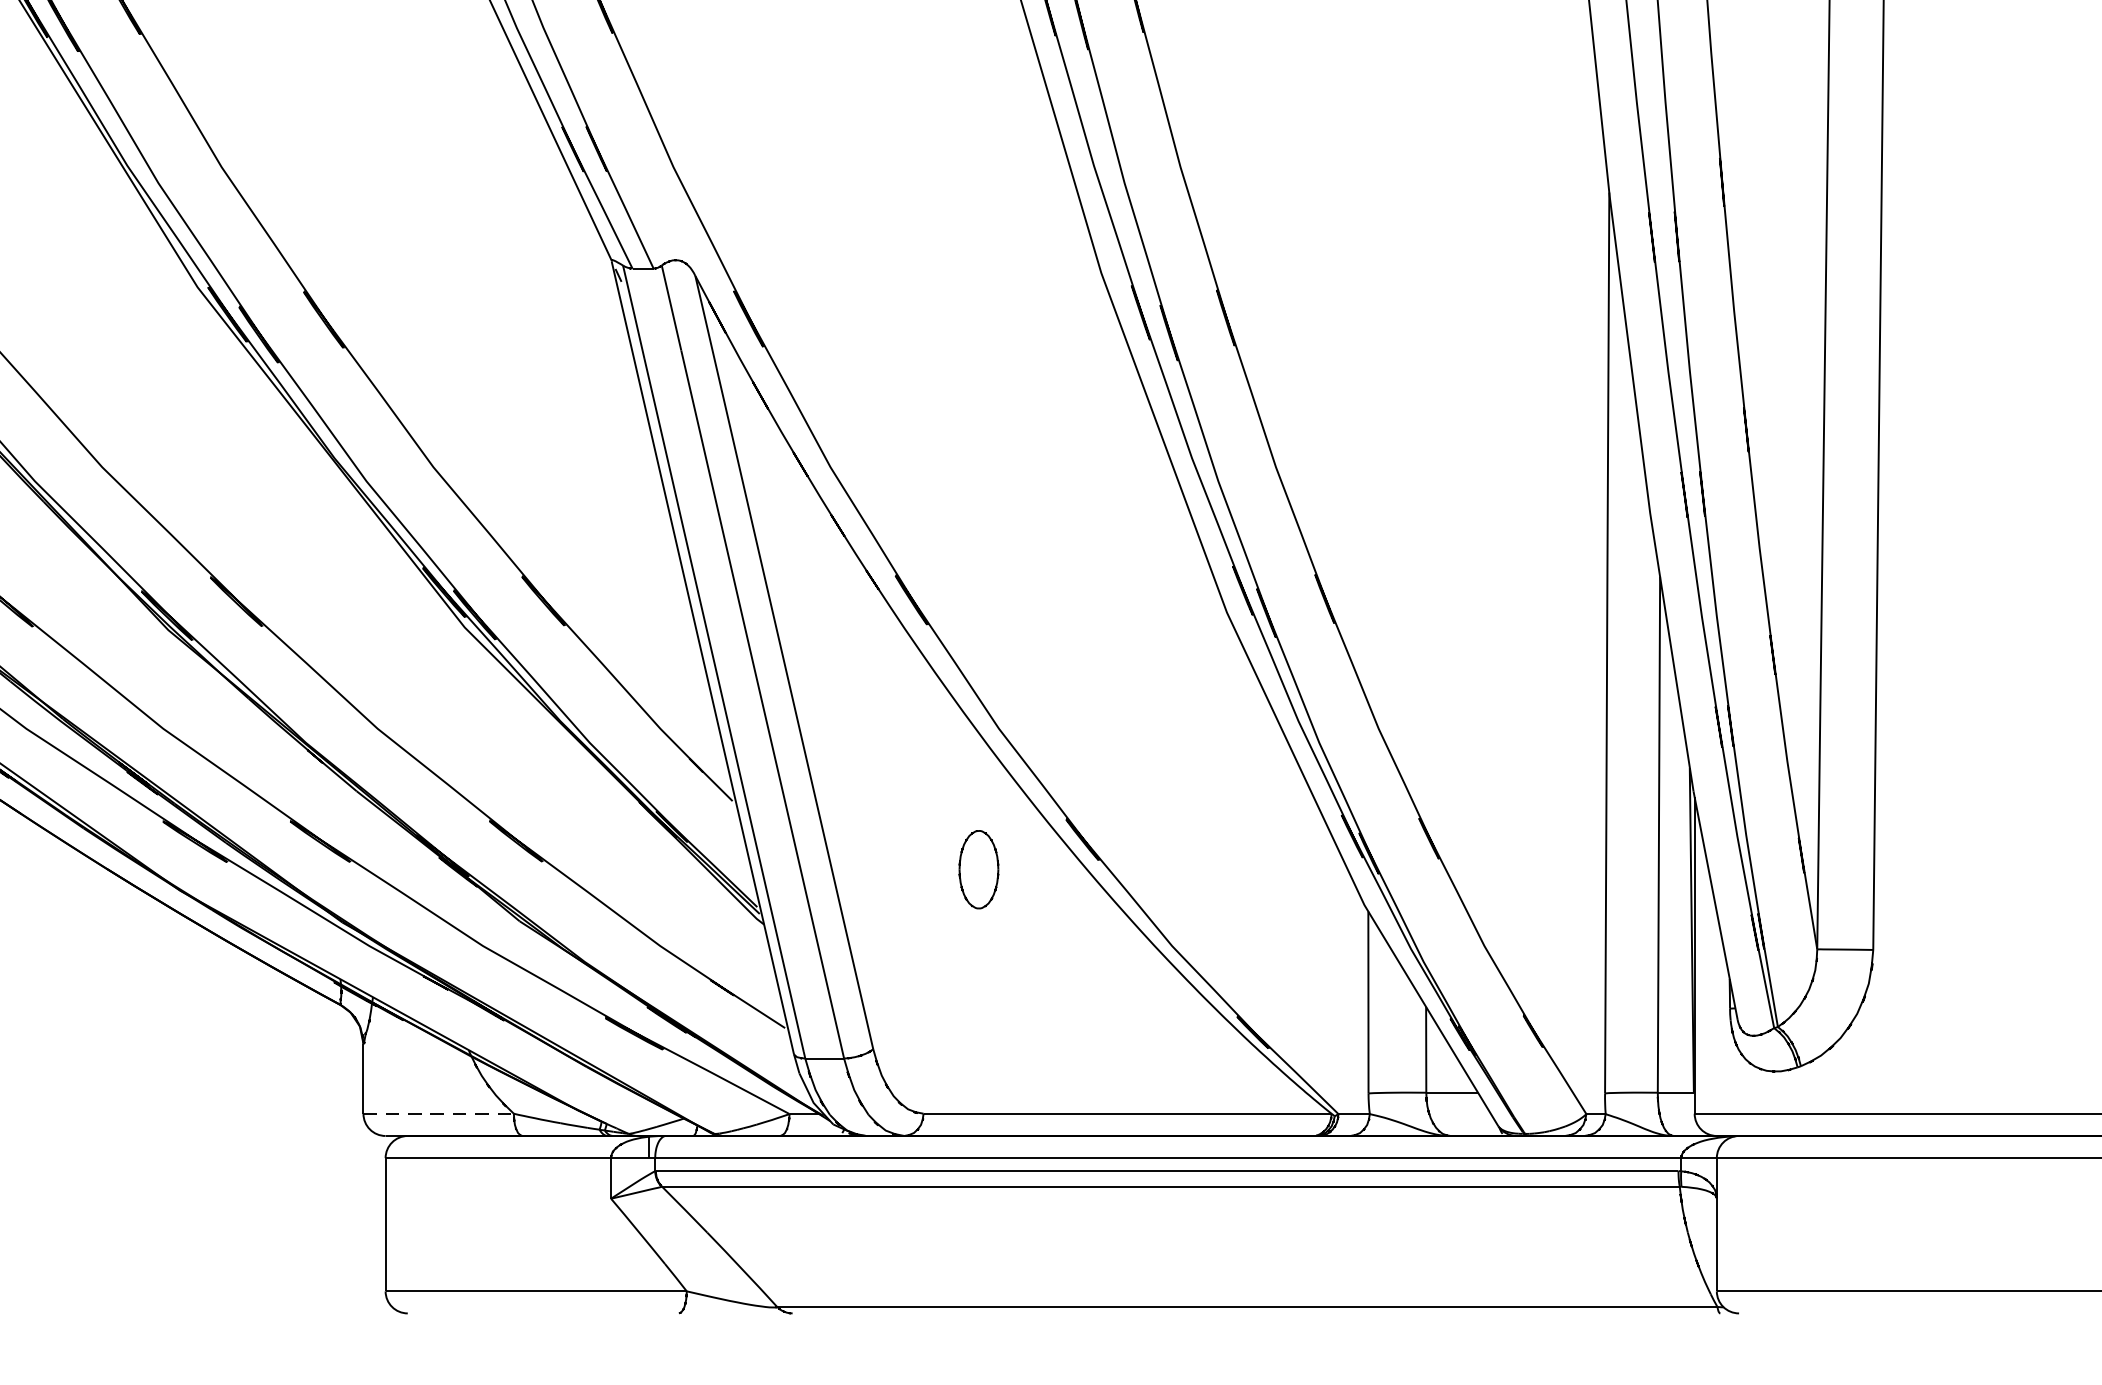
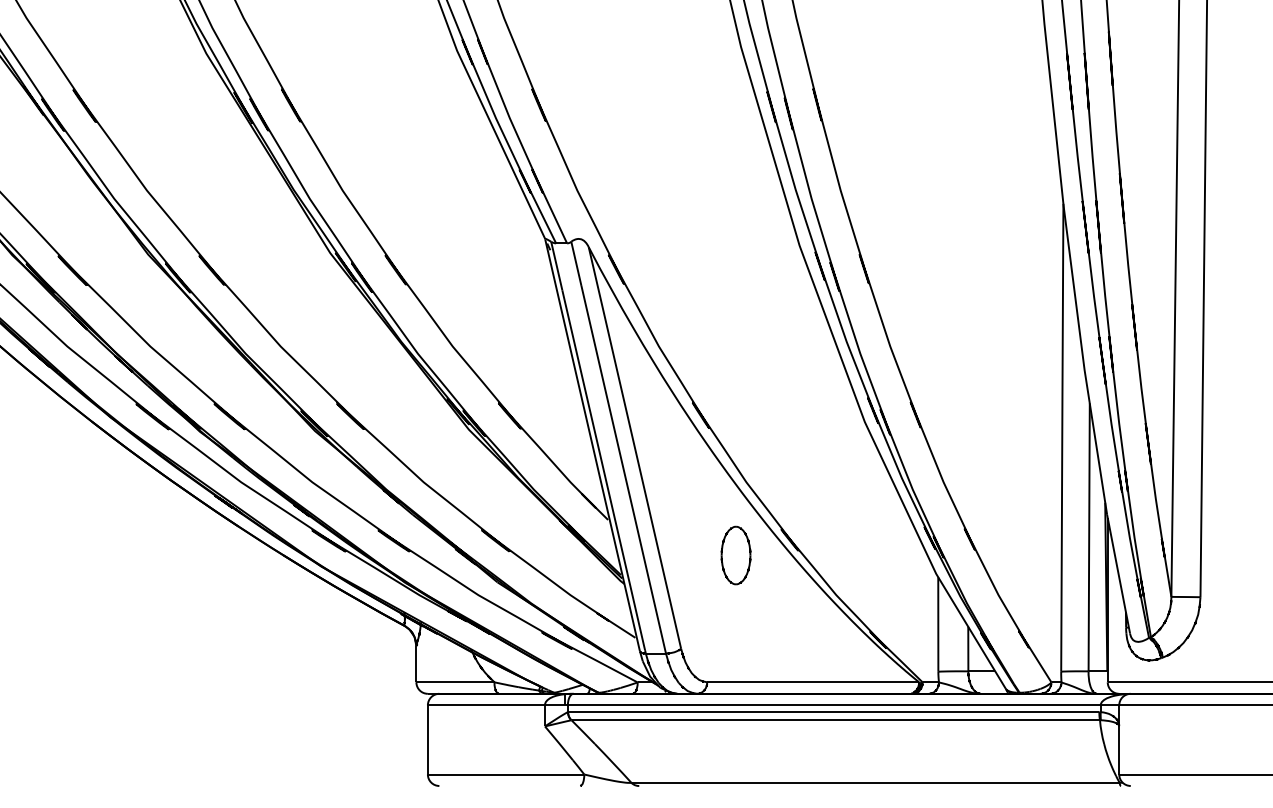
part: (977, 869) -> (735, 555), size x1.43
line: (438, 1114) -> (455, 682), dashed -> solid

